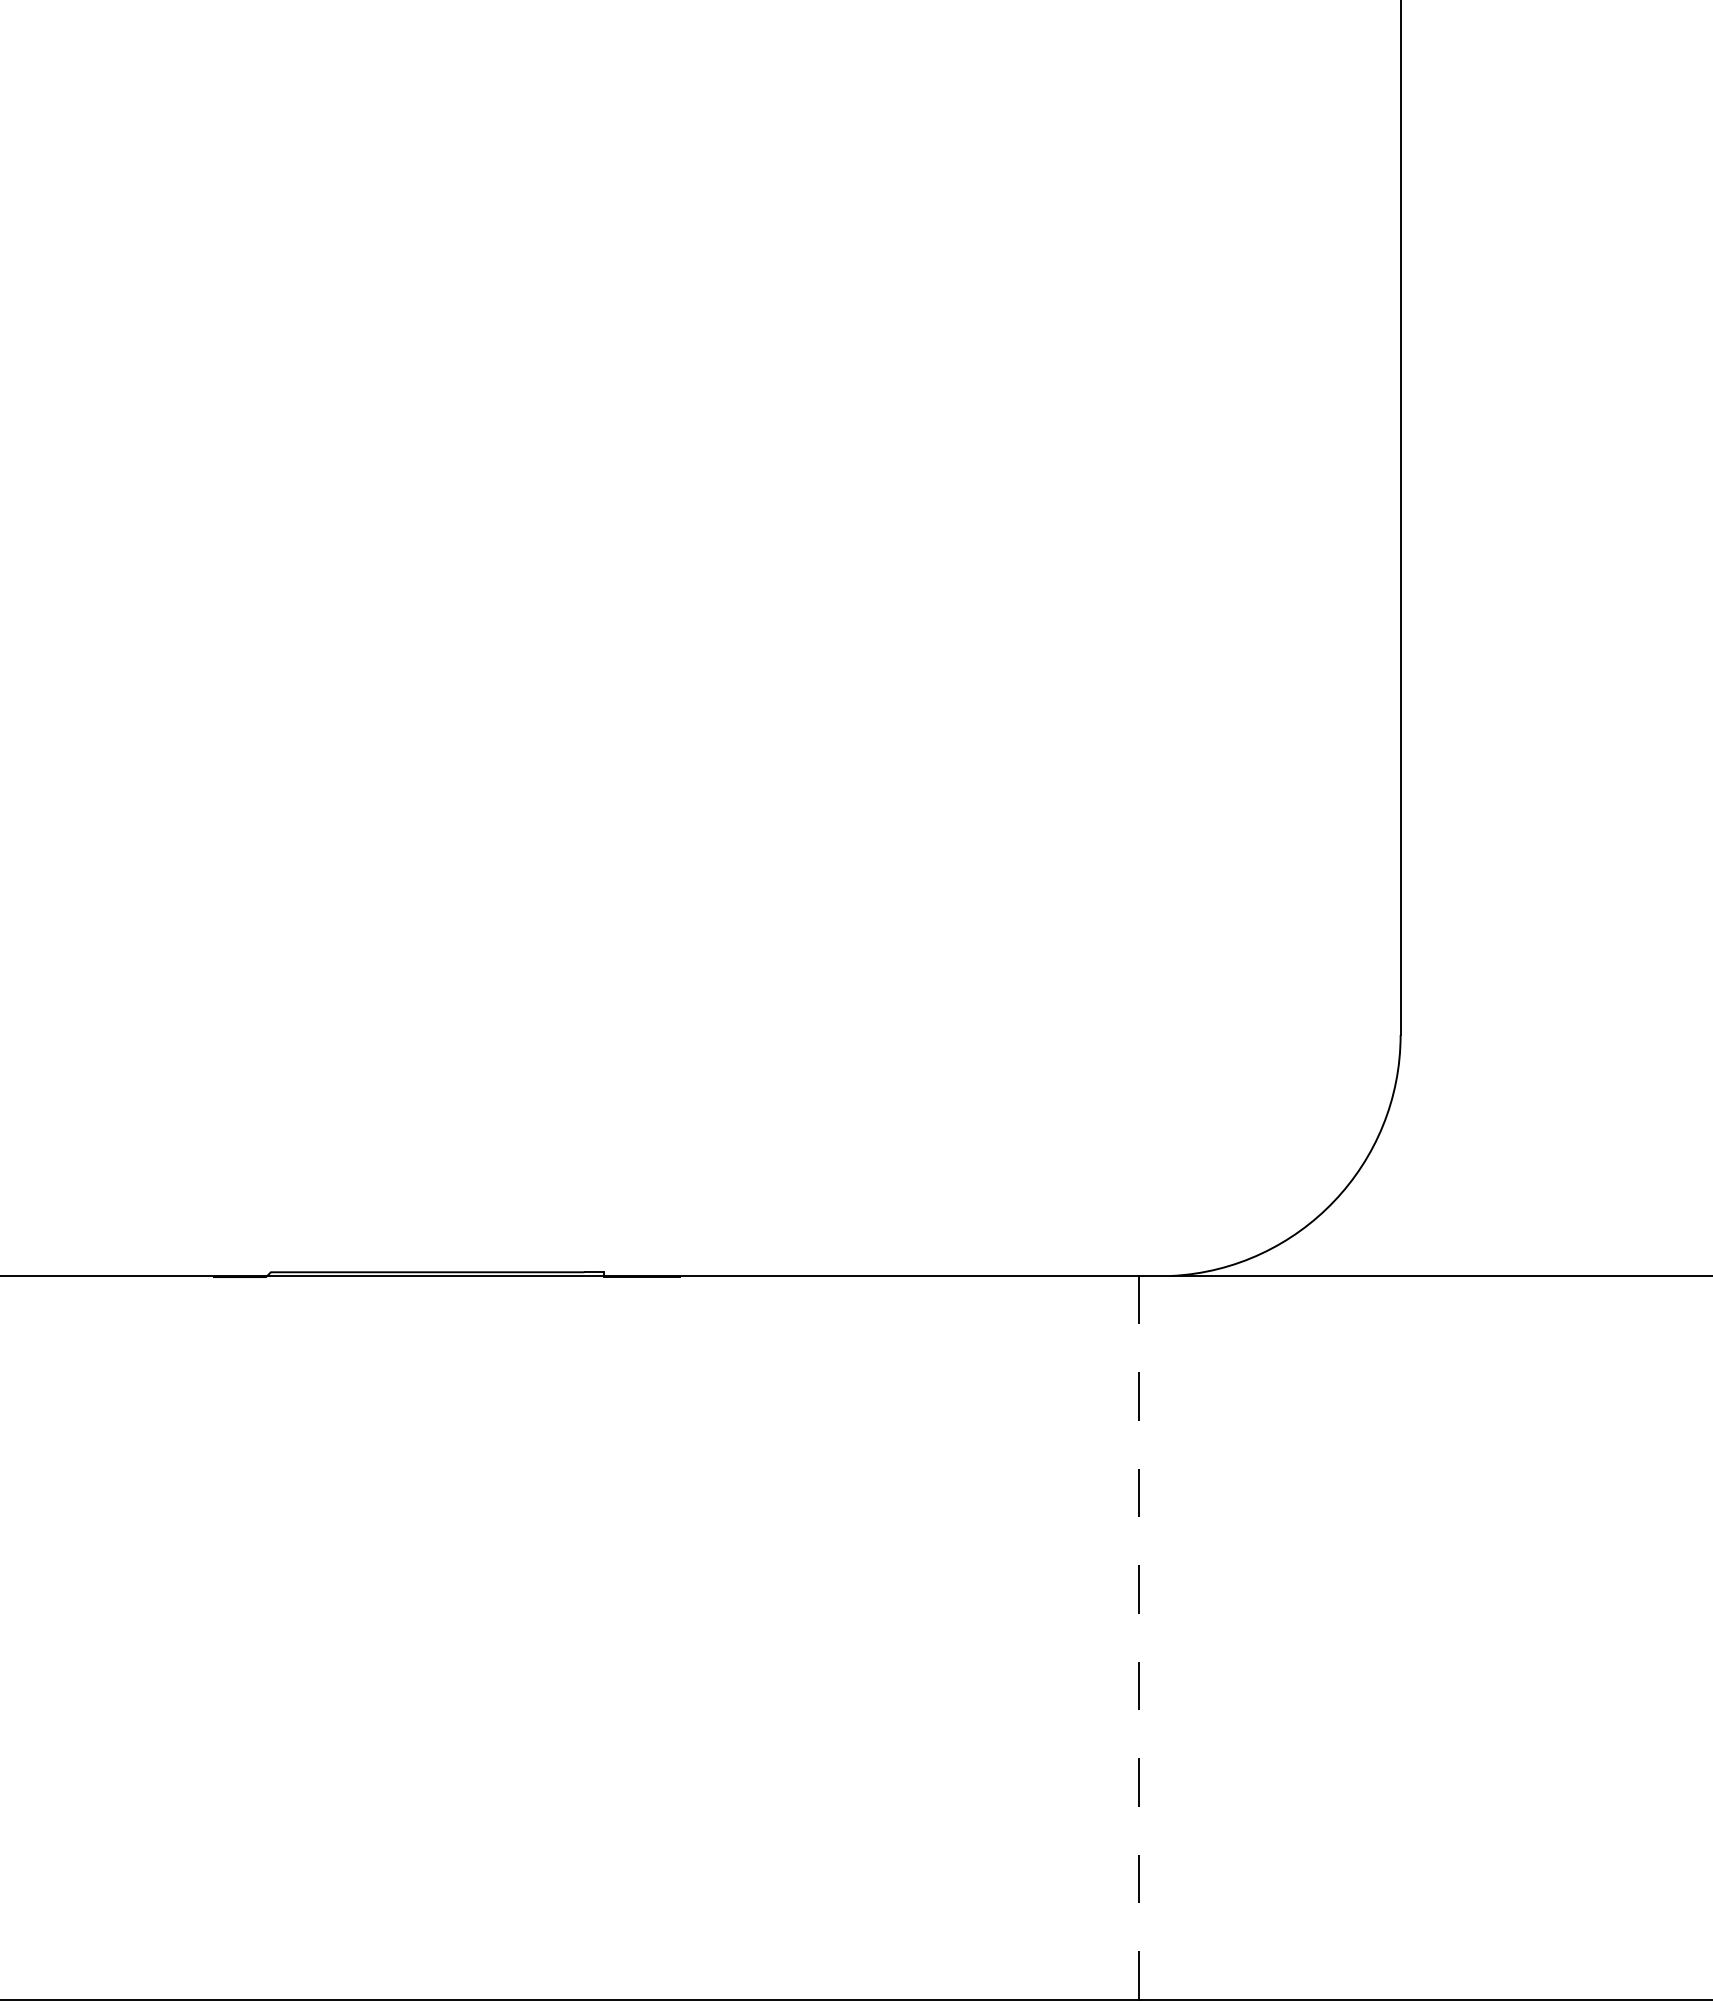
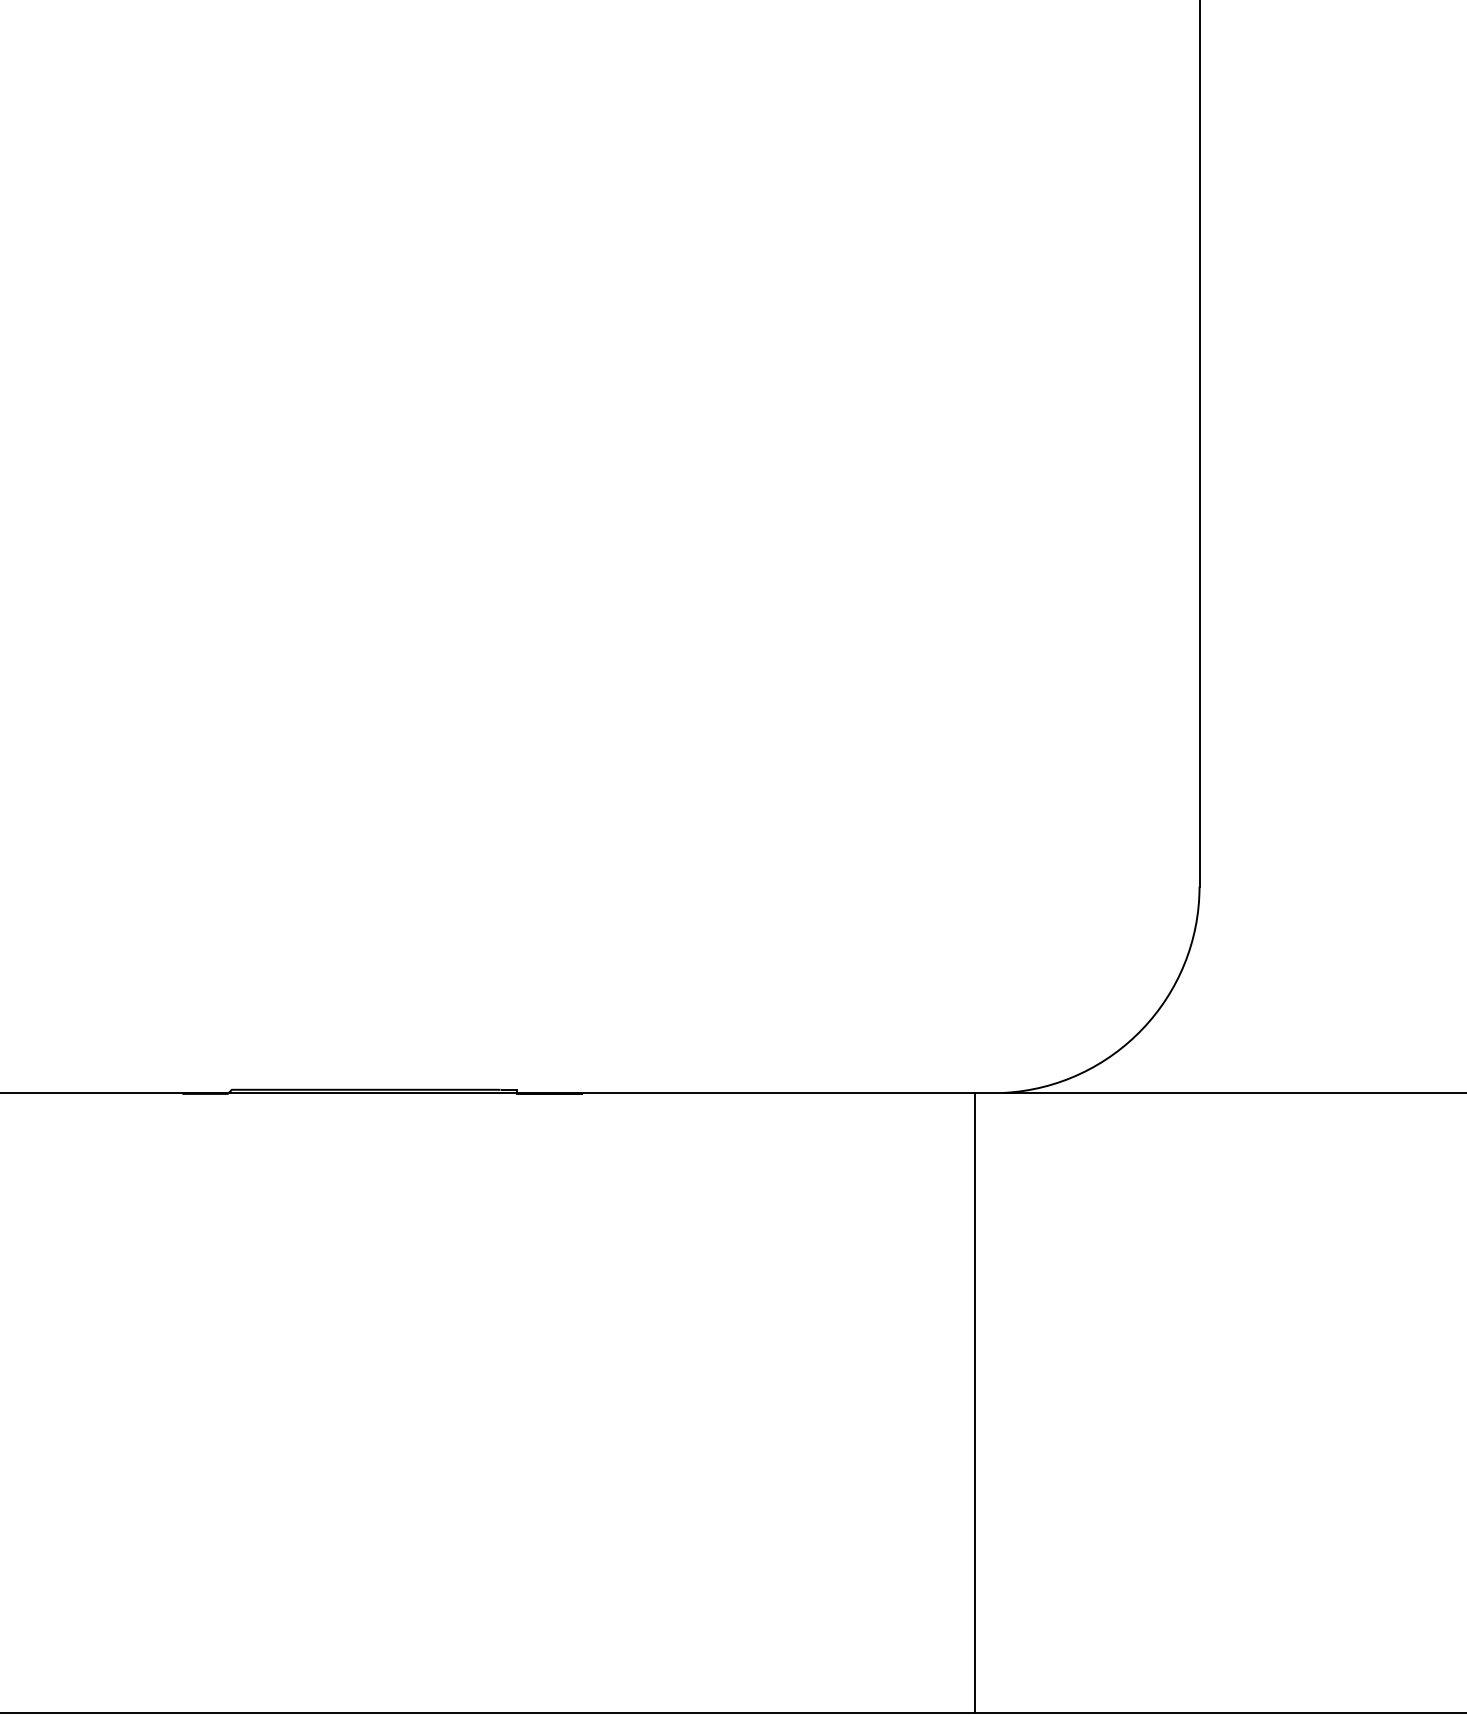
line: (1138, 1637) -> (975, 1402), dashed -> solid

